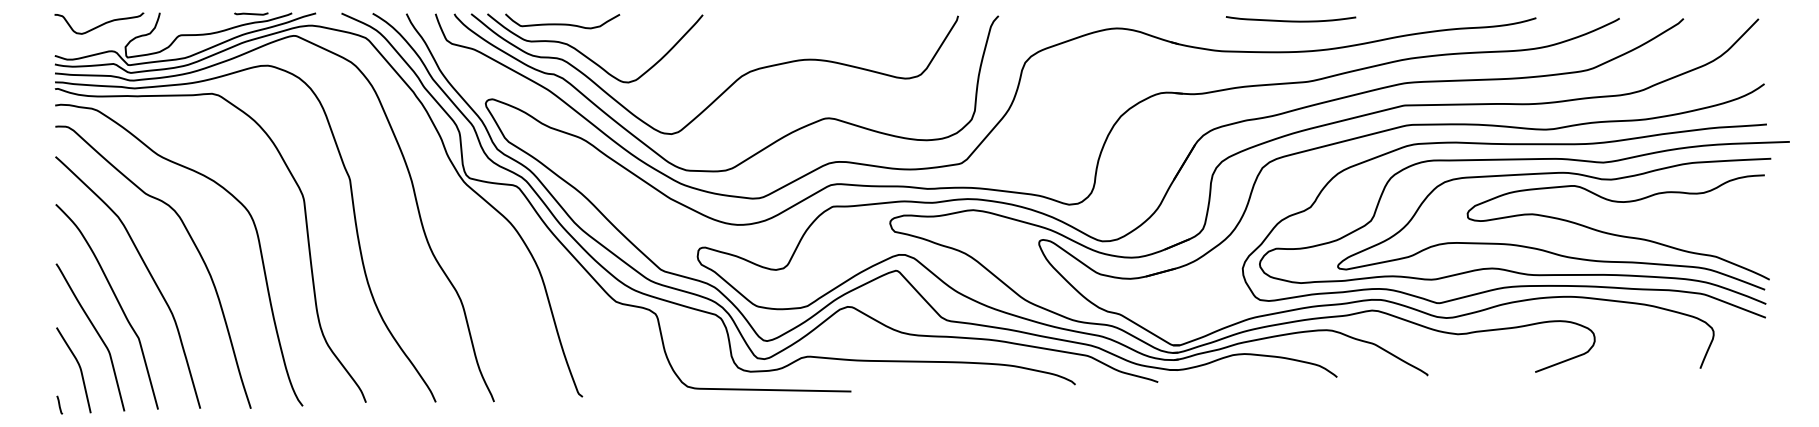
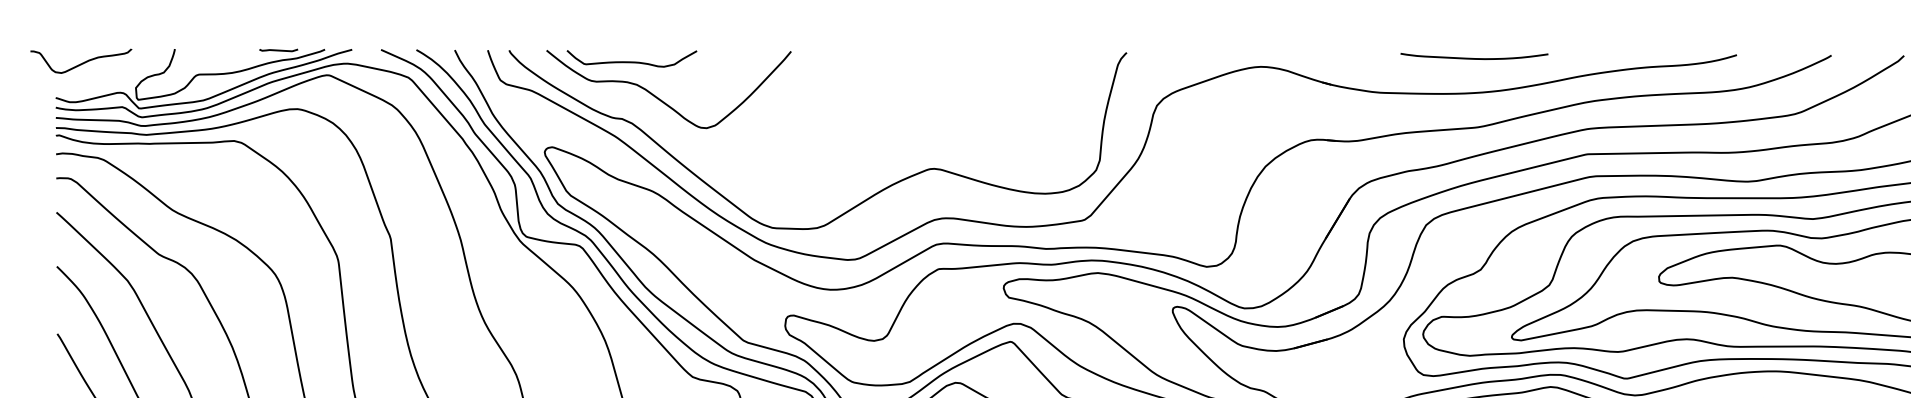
curve: (1290, 20) -> (1473, 57), moved
curve: (100, 24) -> (82, 62), moved
curve: (728, 86) -> (820, 132), removed

